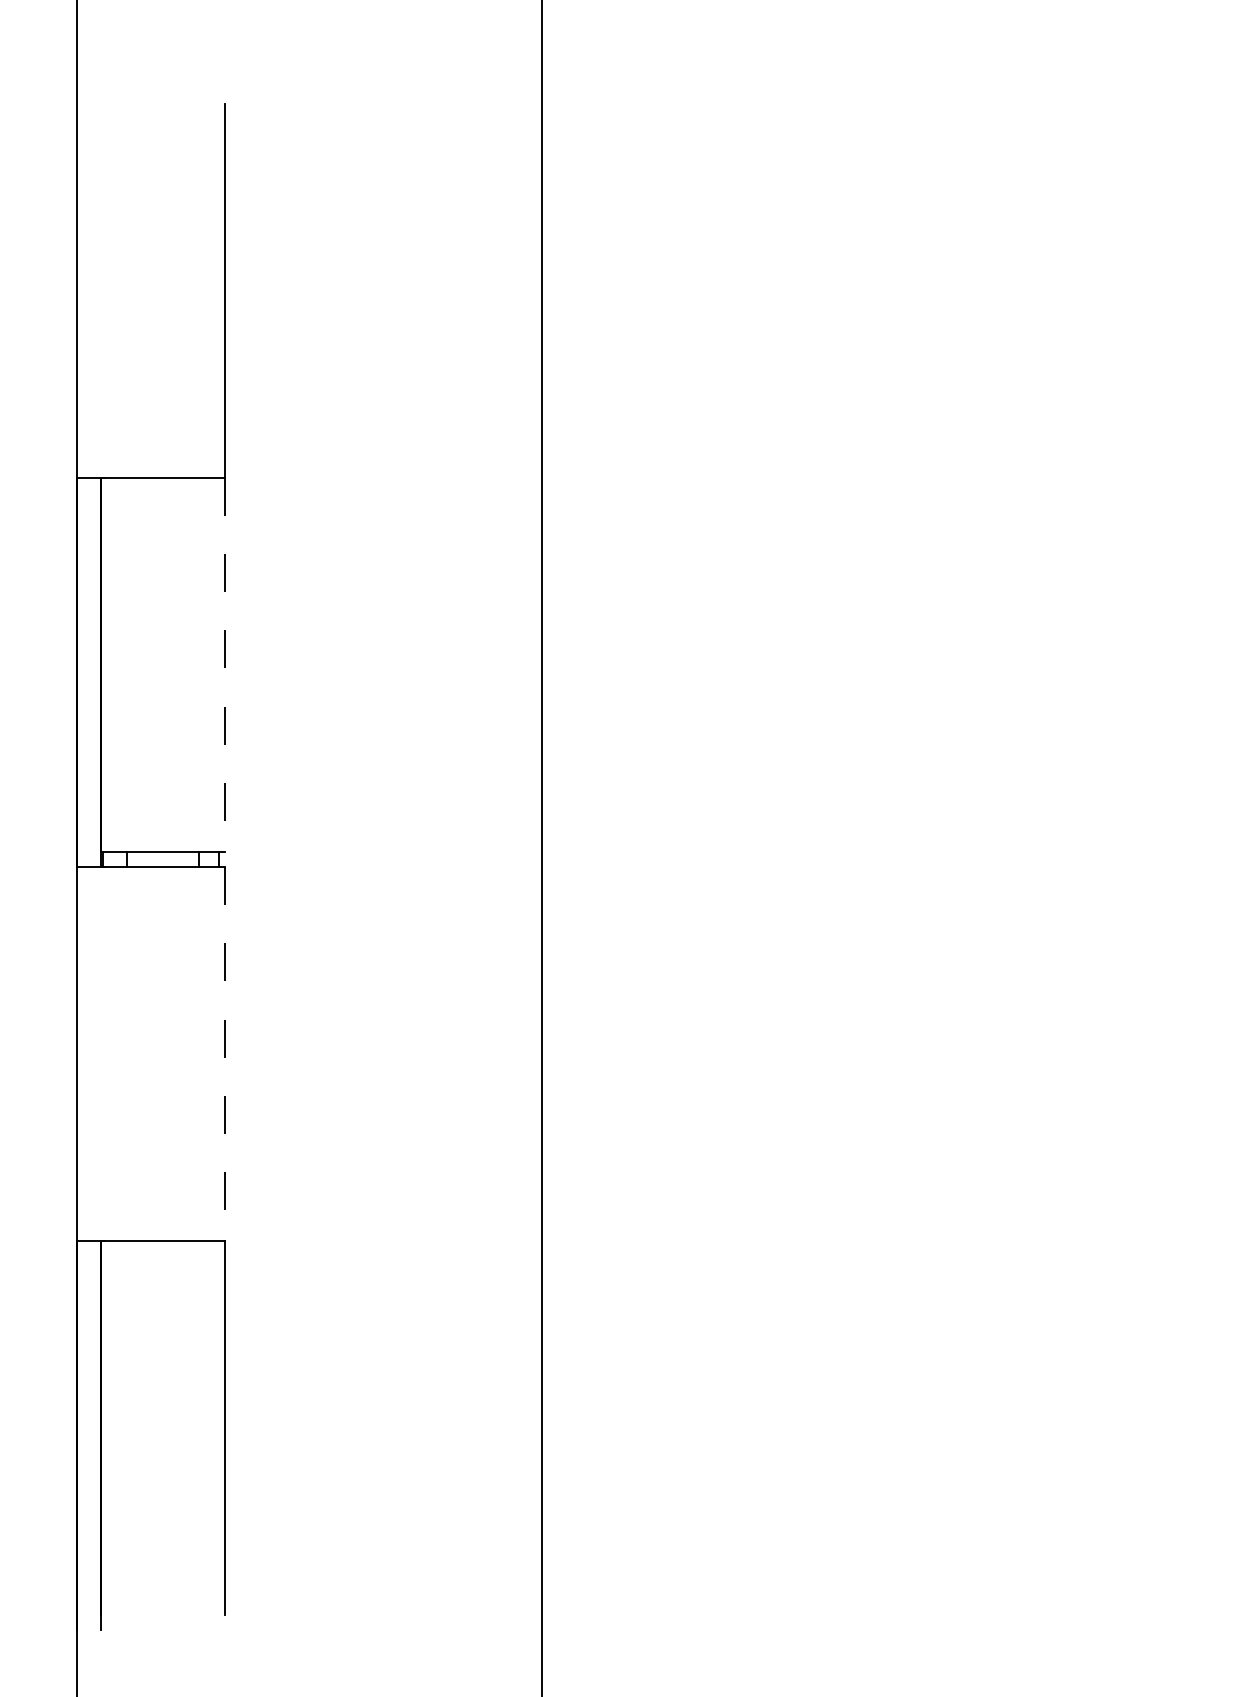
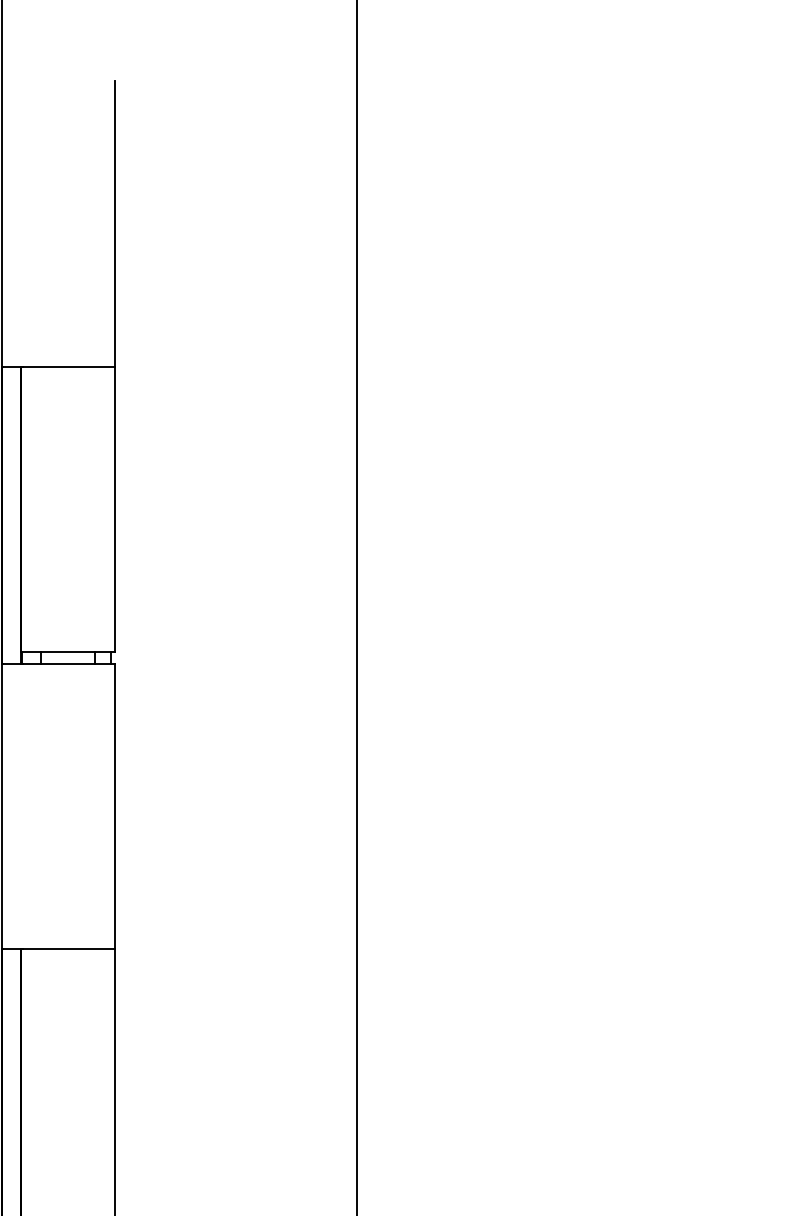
line: (225, 665) -> (115, 510), dashed -> solid
line: (225, 1054) -> (115, 806), dashed -> solid

